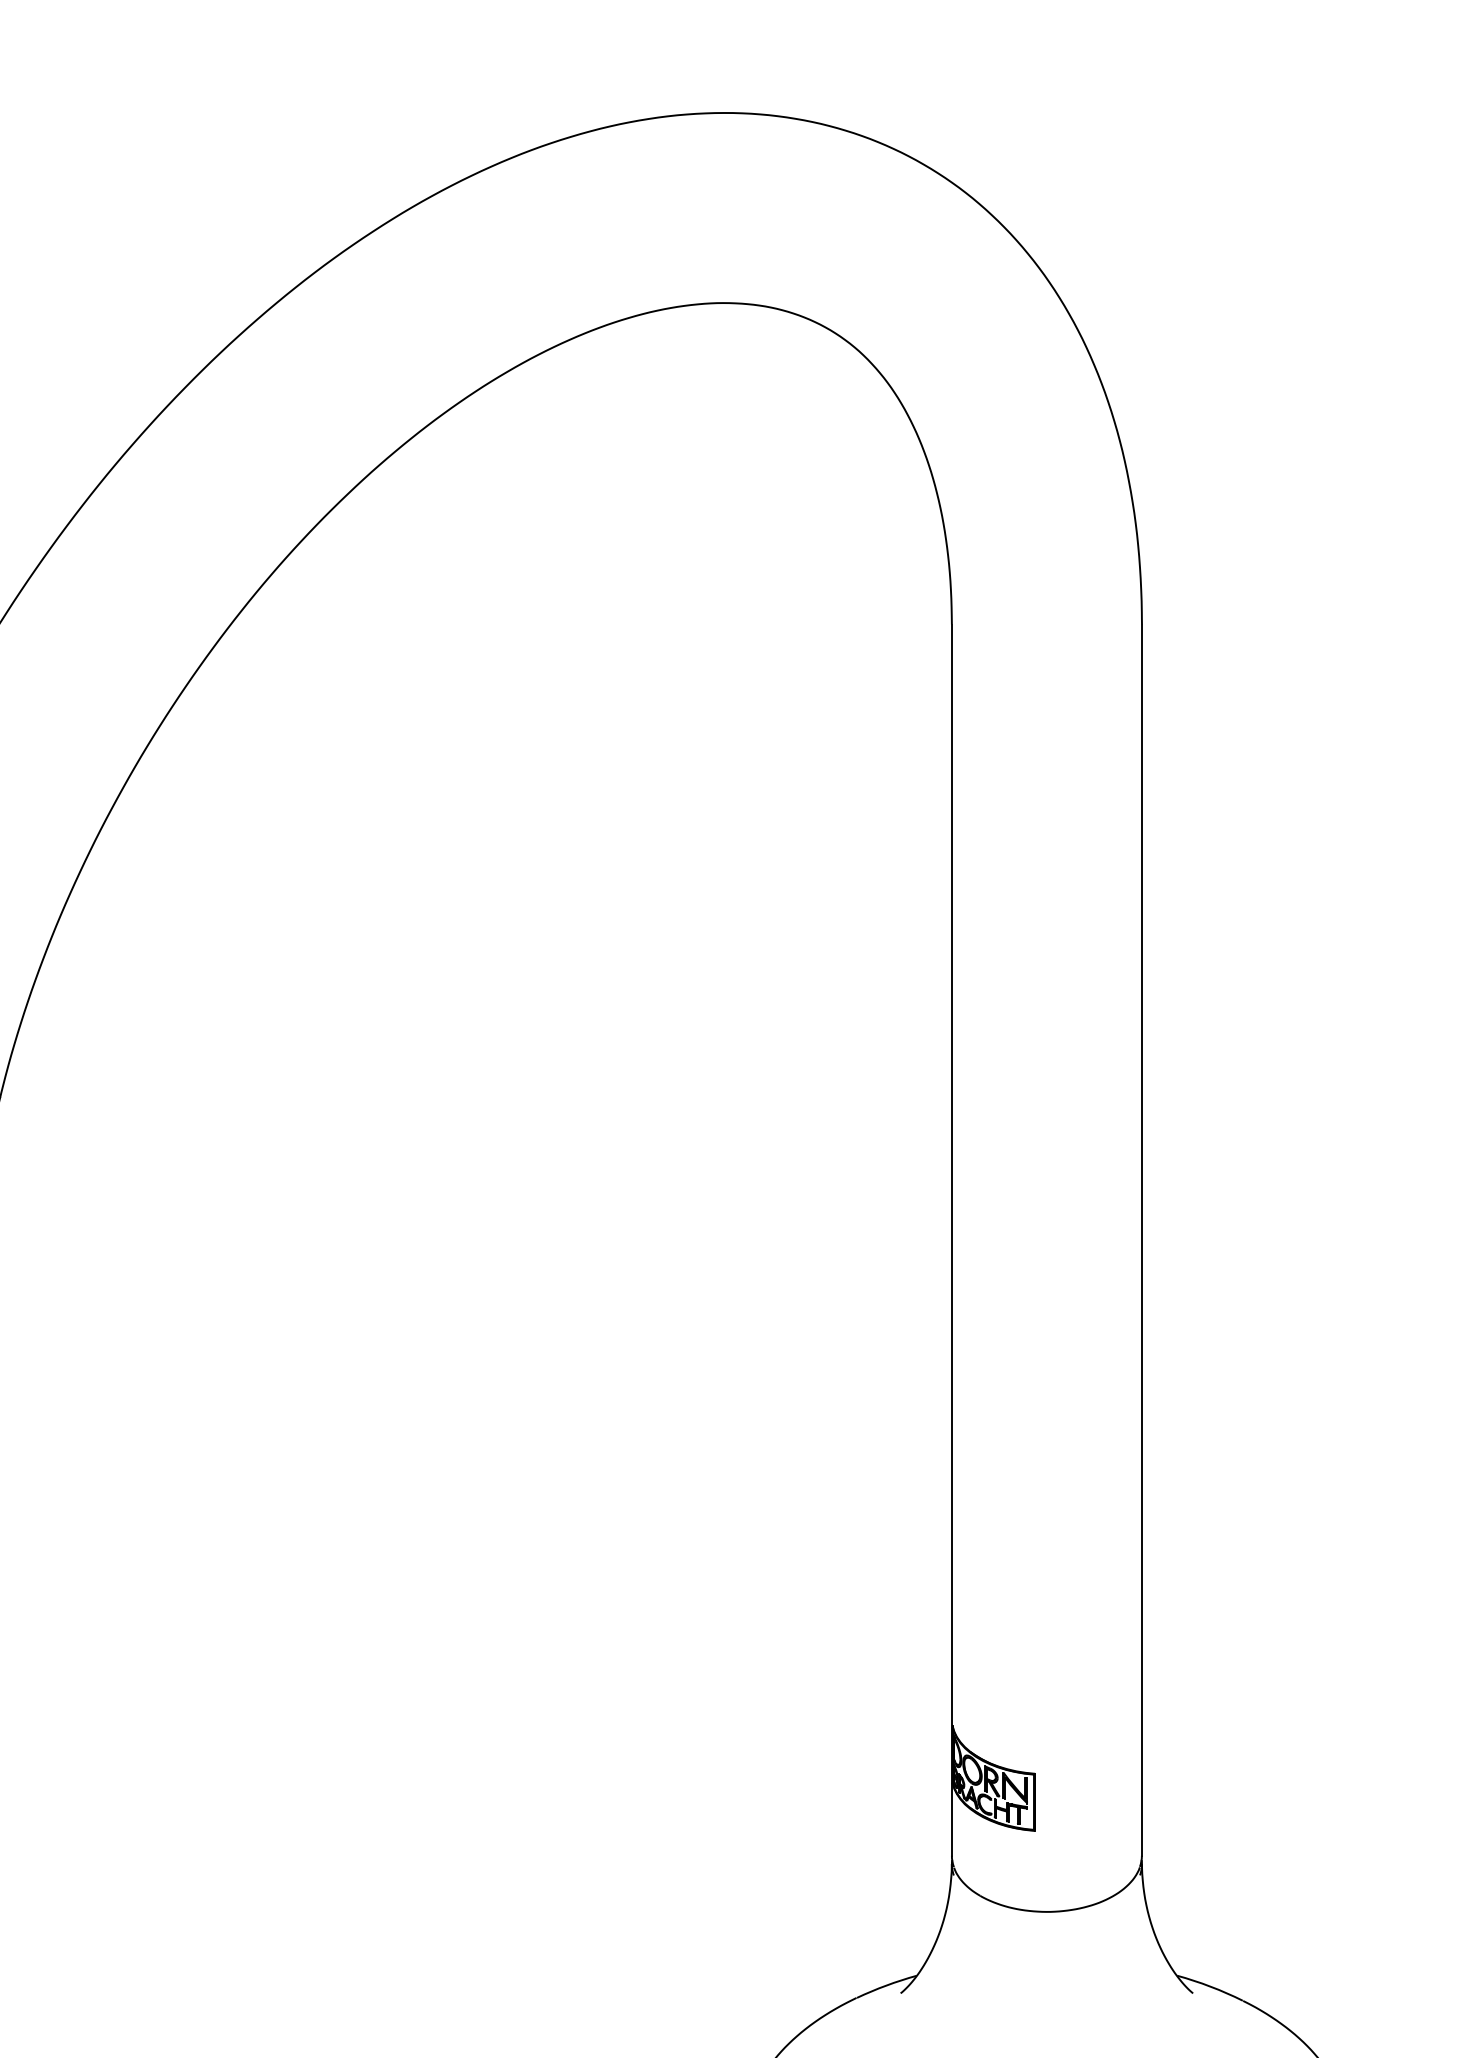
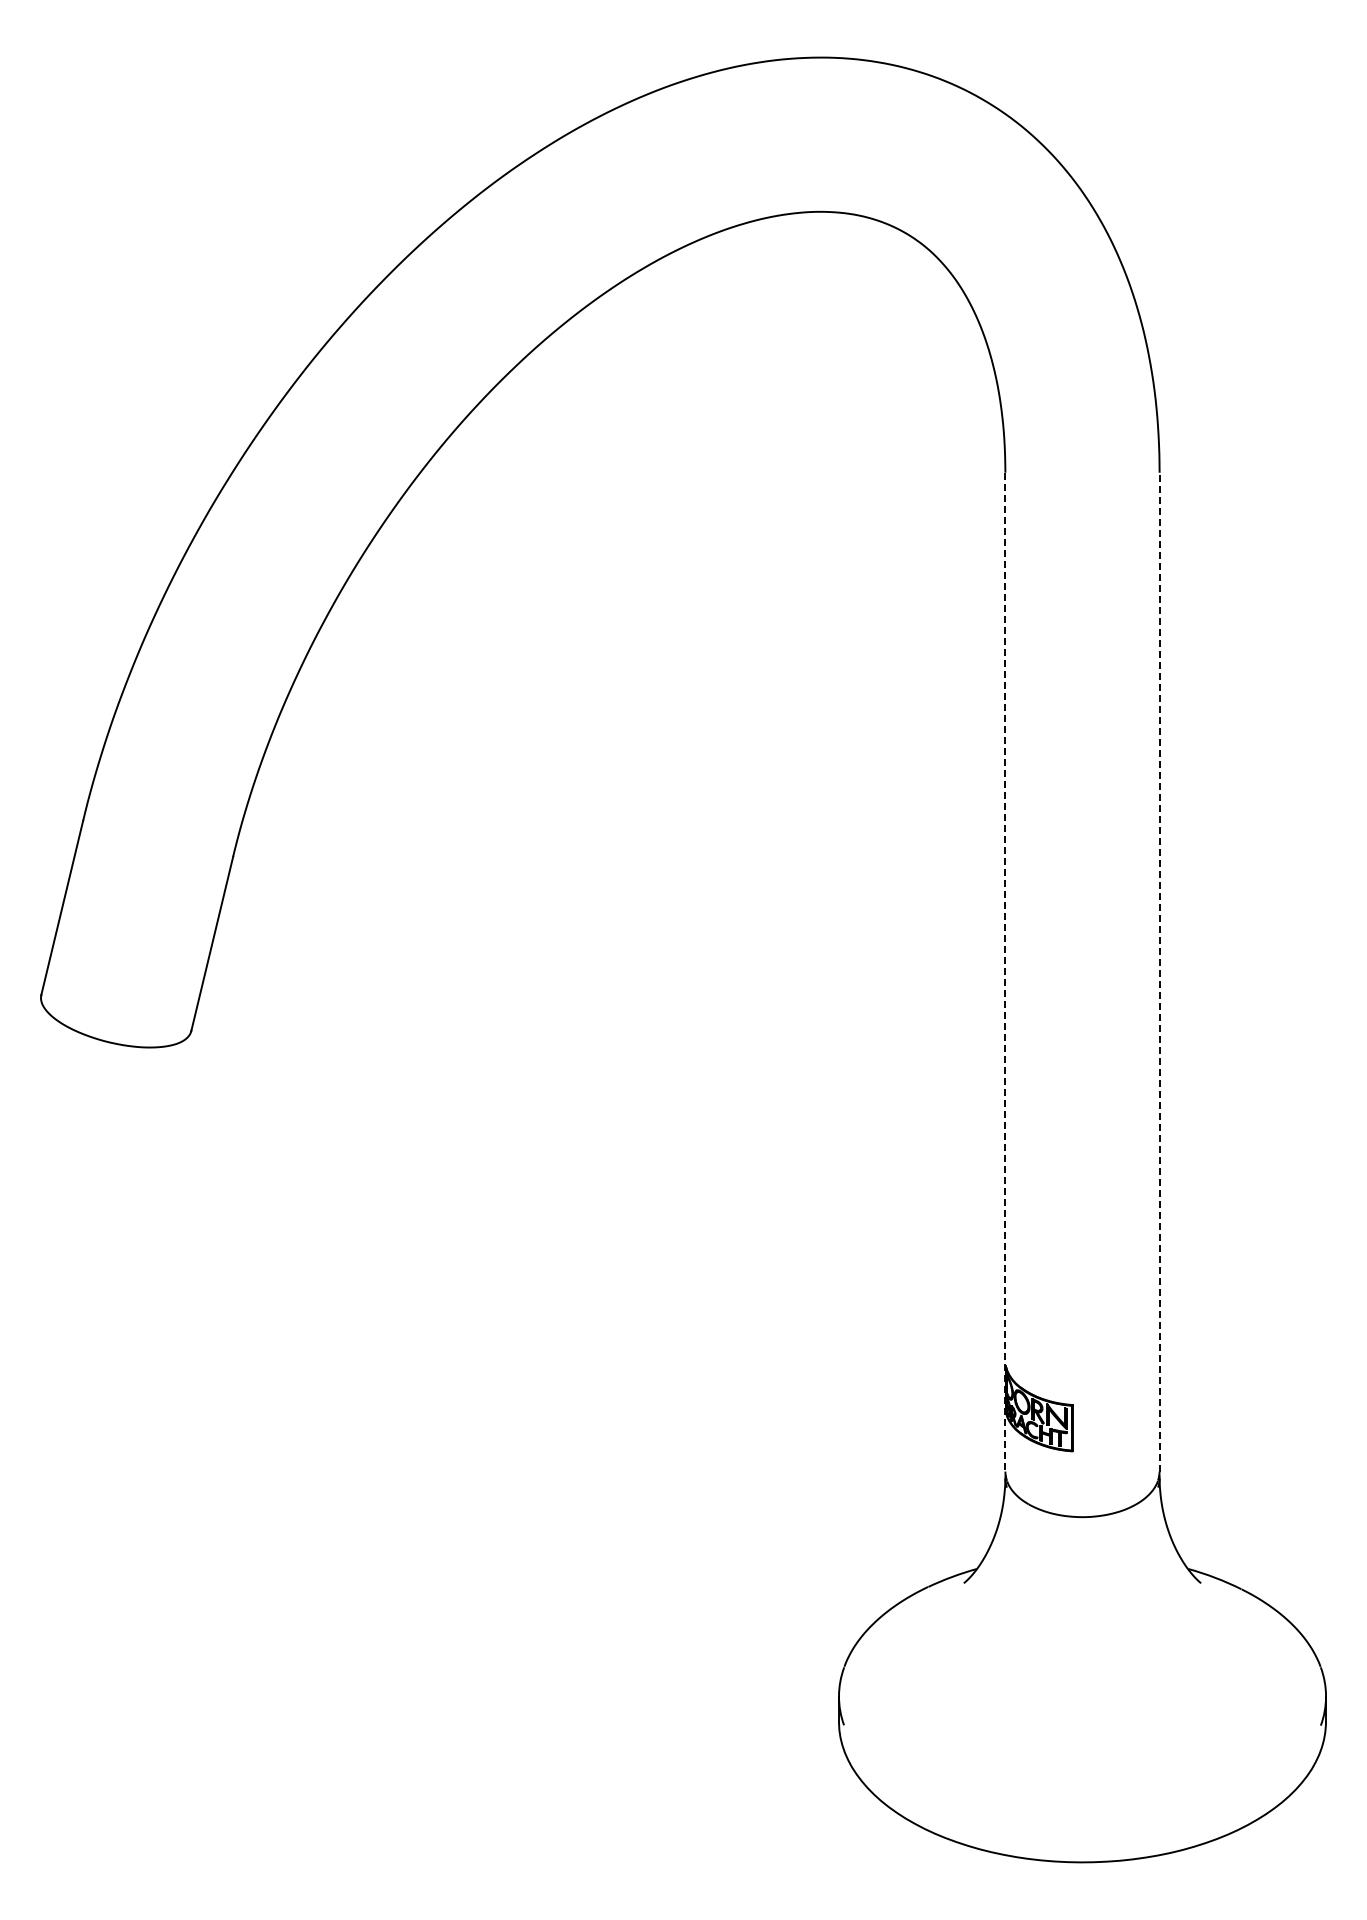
line: (1141, 1239) -> (1159, 971), solid -> dashed
line: (952, 1240) -> (1005, 972), solid -> dashed

